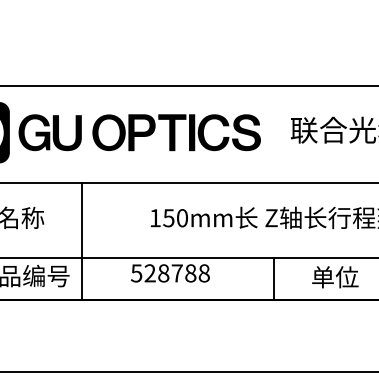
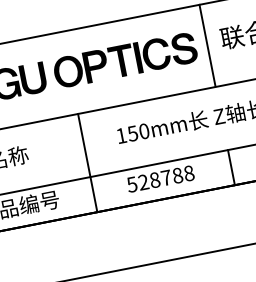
line: (274, 133) -> (207, 44), added
line: (81, 241) -> (87, 162), moved
text: (170, 273) -> (160, 179), moved

